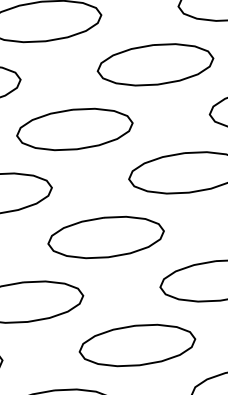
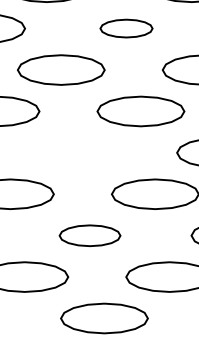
part: (155, 64) -> (126, 28), size x0.6
part: (105, 237) -> (75, 152), removed
part: (136, 345) -> (89, 235), size x0.7

